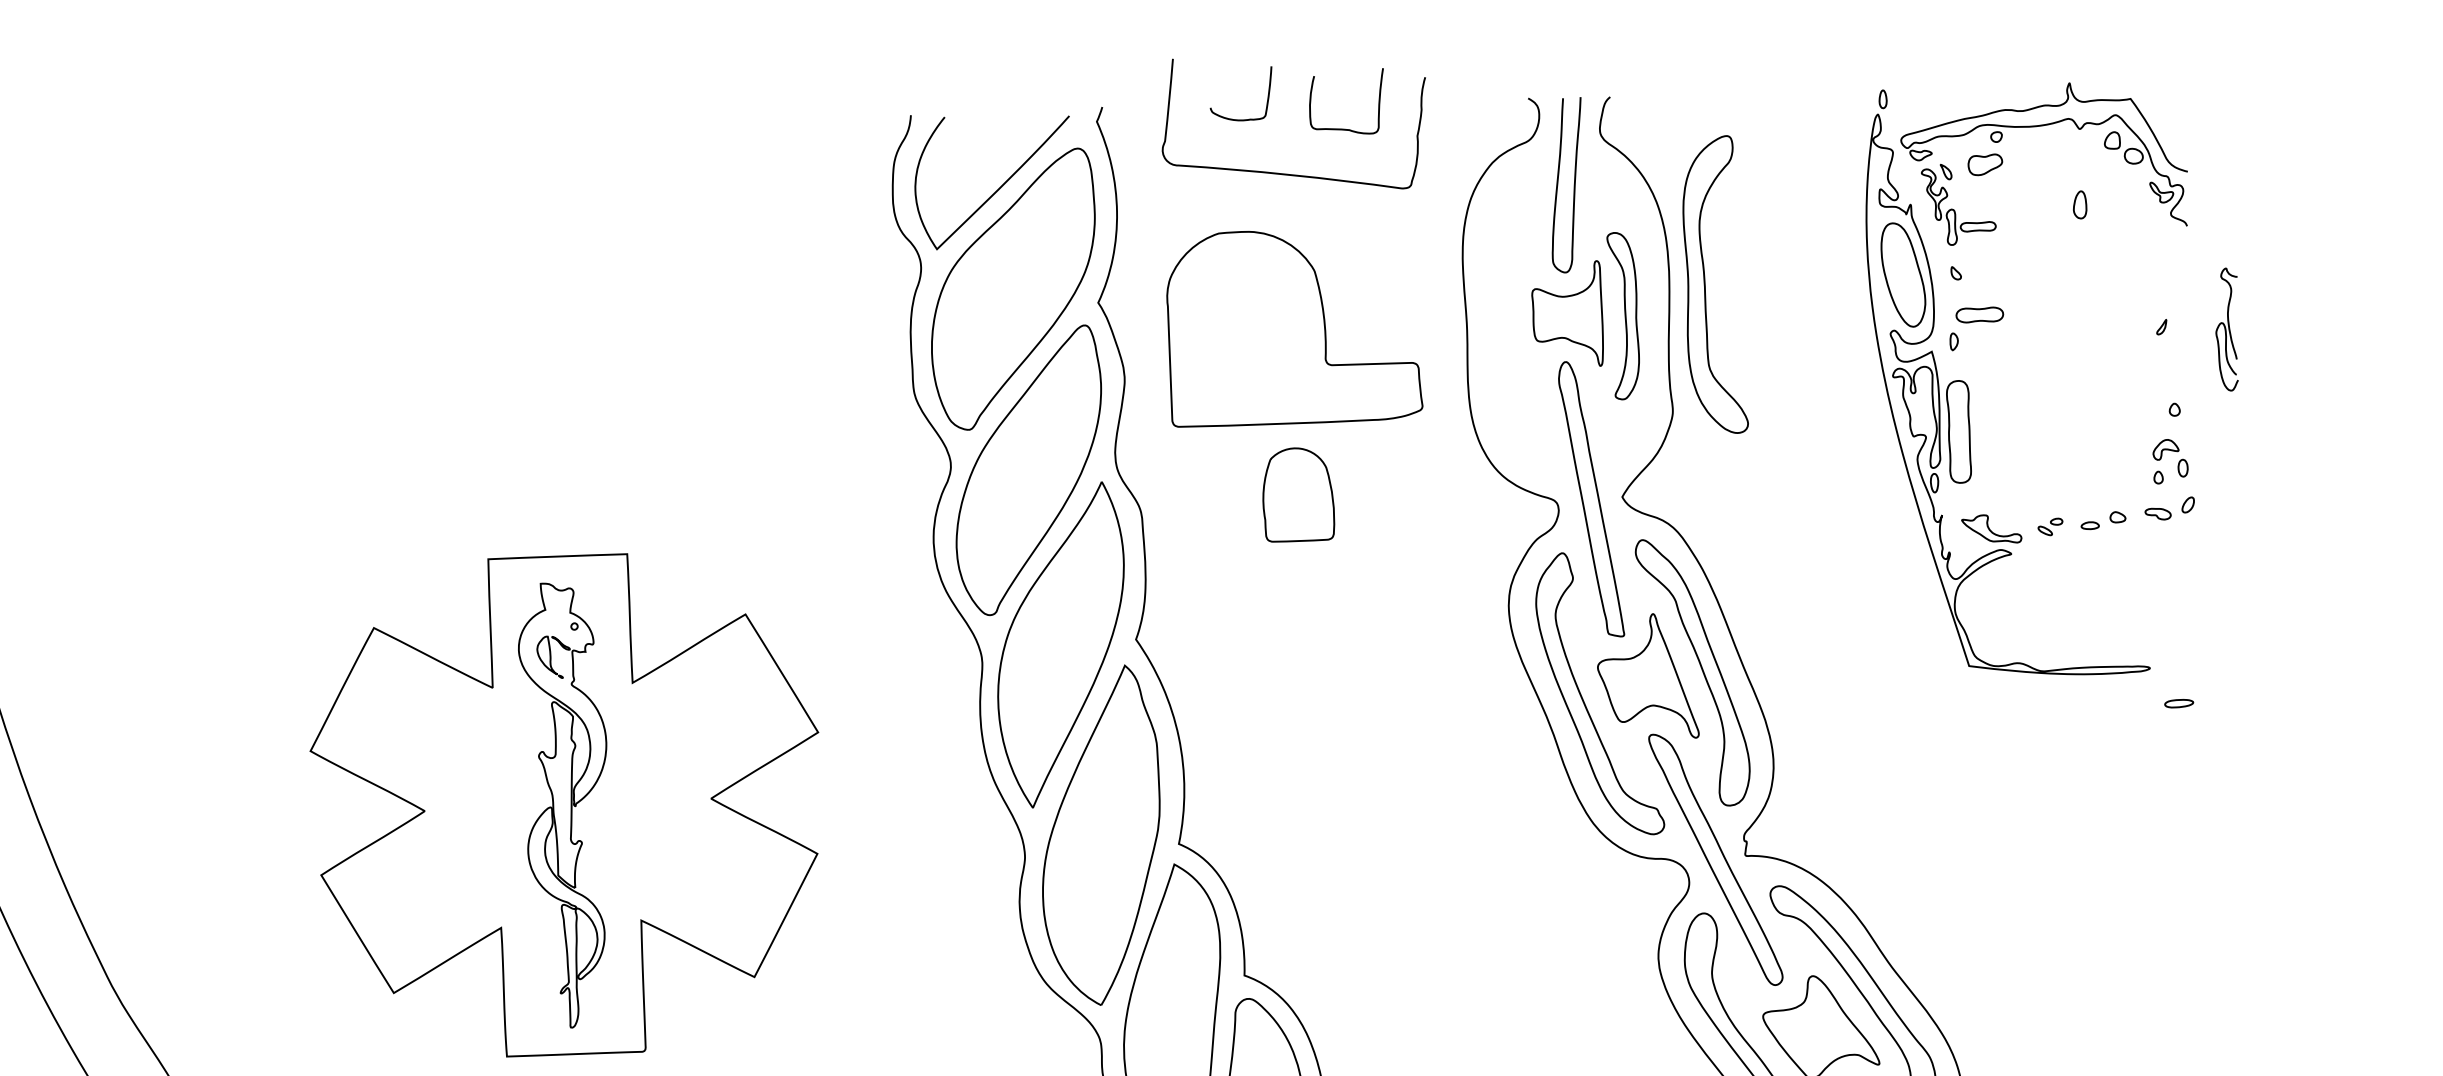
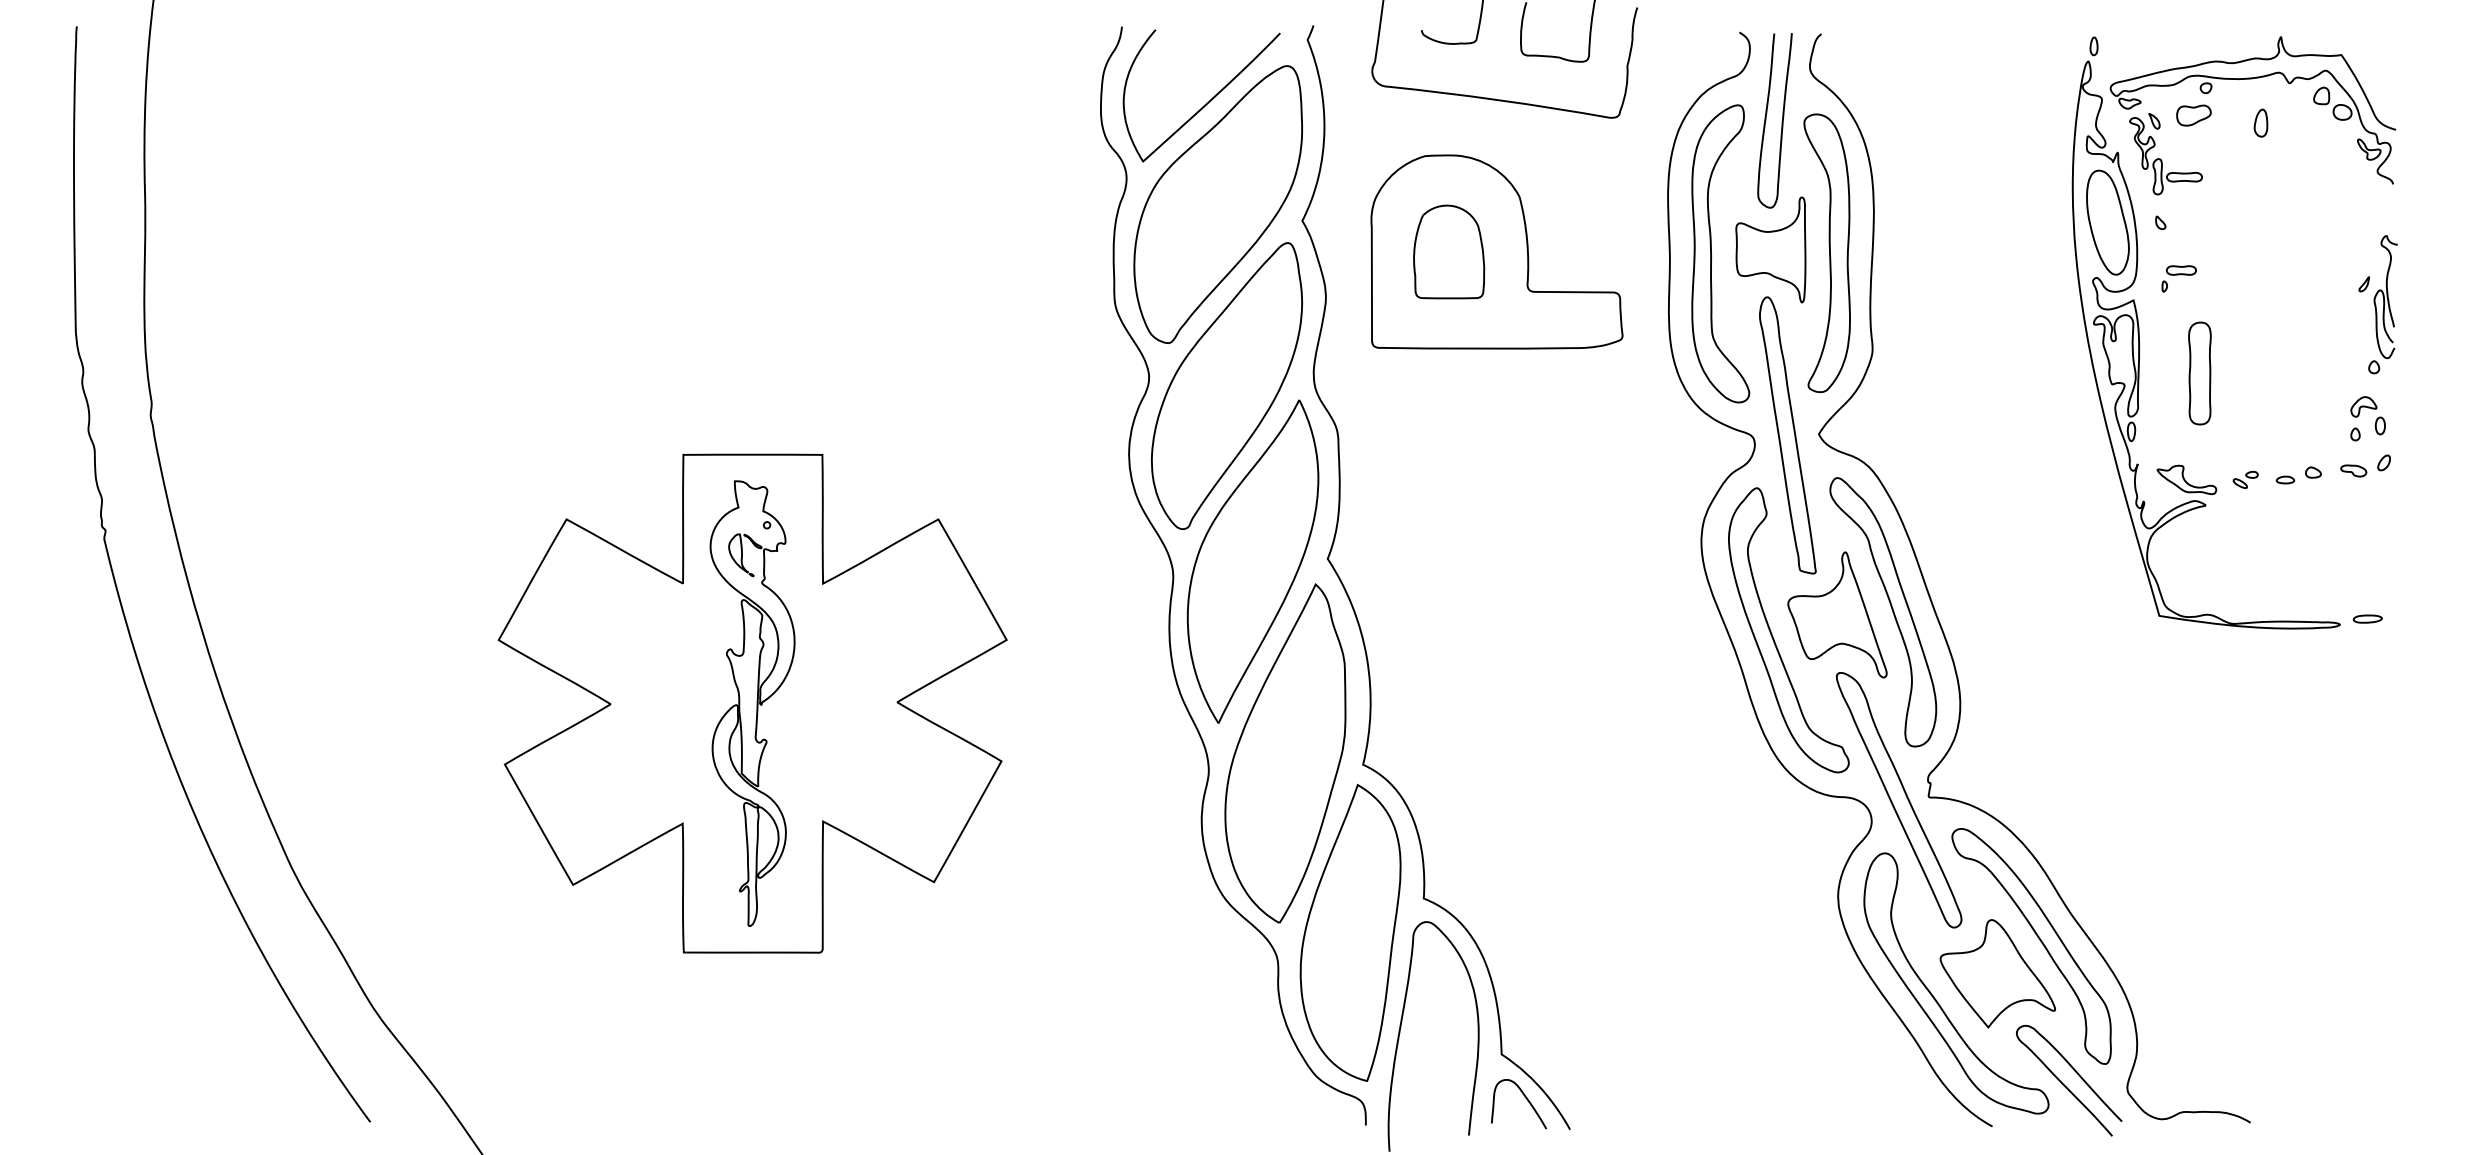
part: (2079, 204) -> (2260, 122), moved
part: (1705, 285) -> (1711, 253), moved
part: (1623, 316) -> (1826, 253), size x1.67
part: (1975, 328) -> (2178, 278), size x0.62
part: (2227, 330) -> (2385, 297), moved
part: (1958, 431) -> (2199, 373), moved
part: (1298, 494) -> (1449, 251), moved
part: (2178, 703) -> (2367, 618), moved

